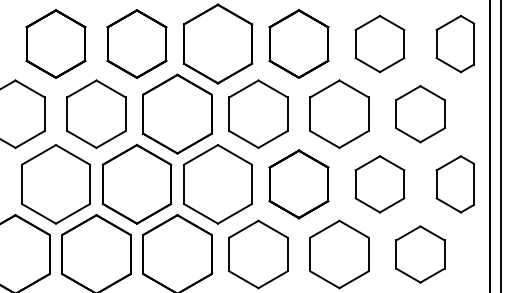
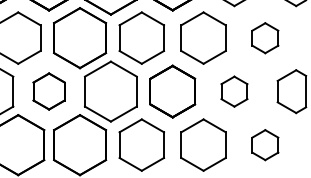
part: (420, 114) -> (265, 38), size x0.7
part: (136, 183) -> (48, 90), size x0.6
part: (379, 184) -> (234, 91), size x0.7
part: (420, 254) -> (265, 145), size x0.7

